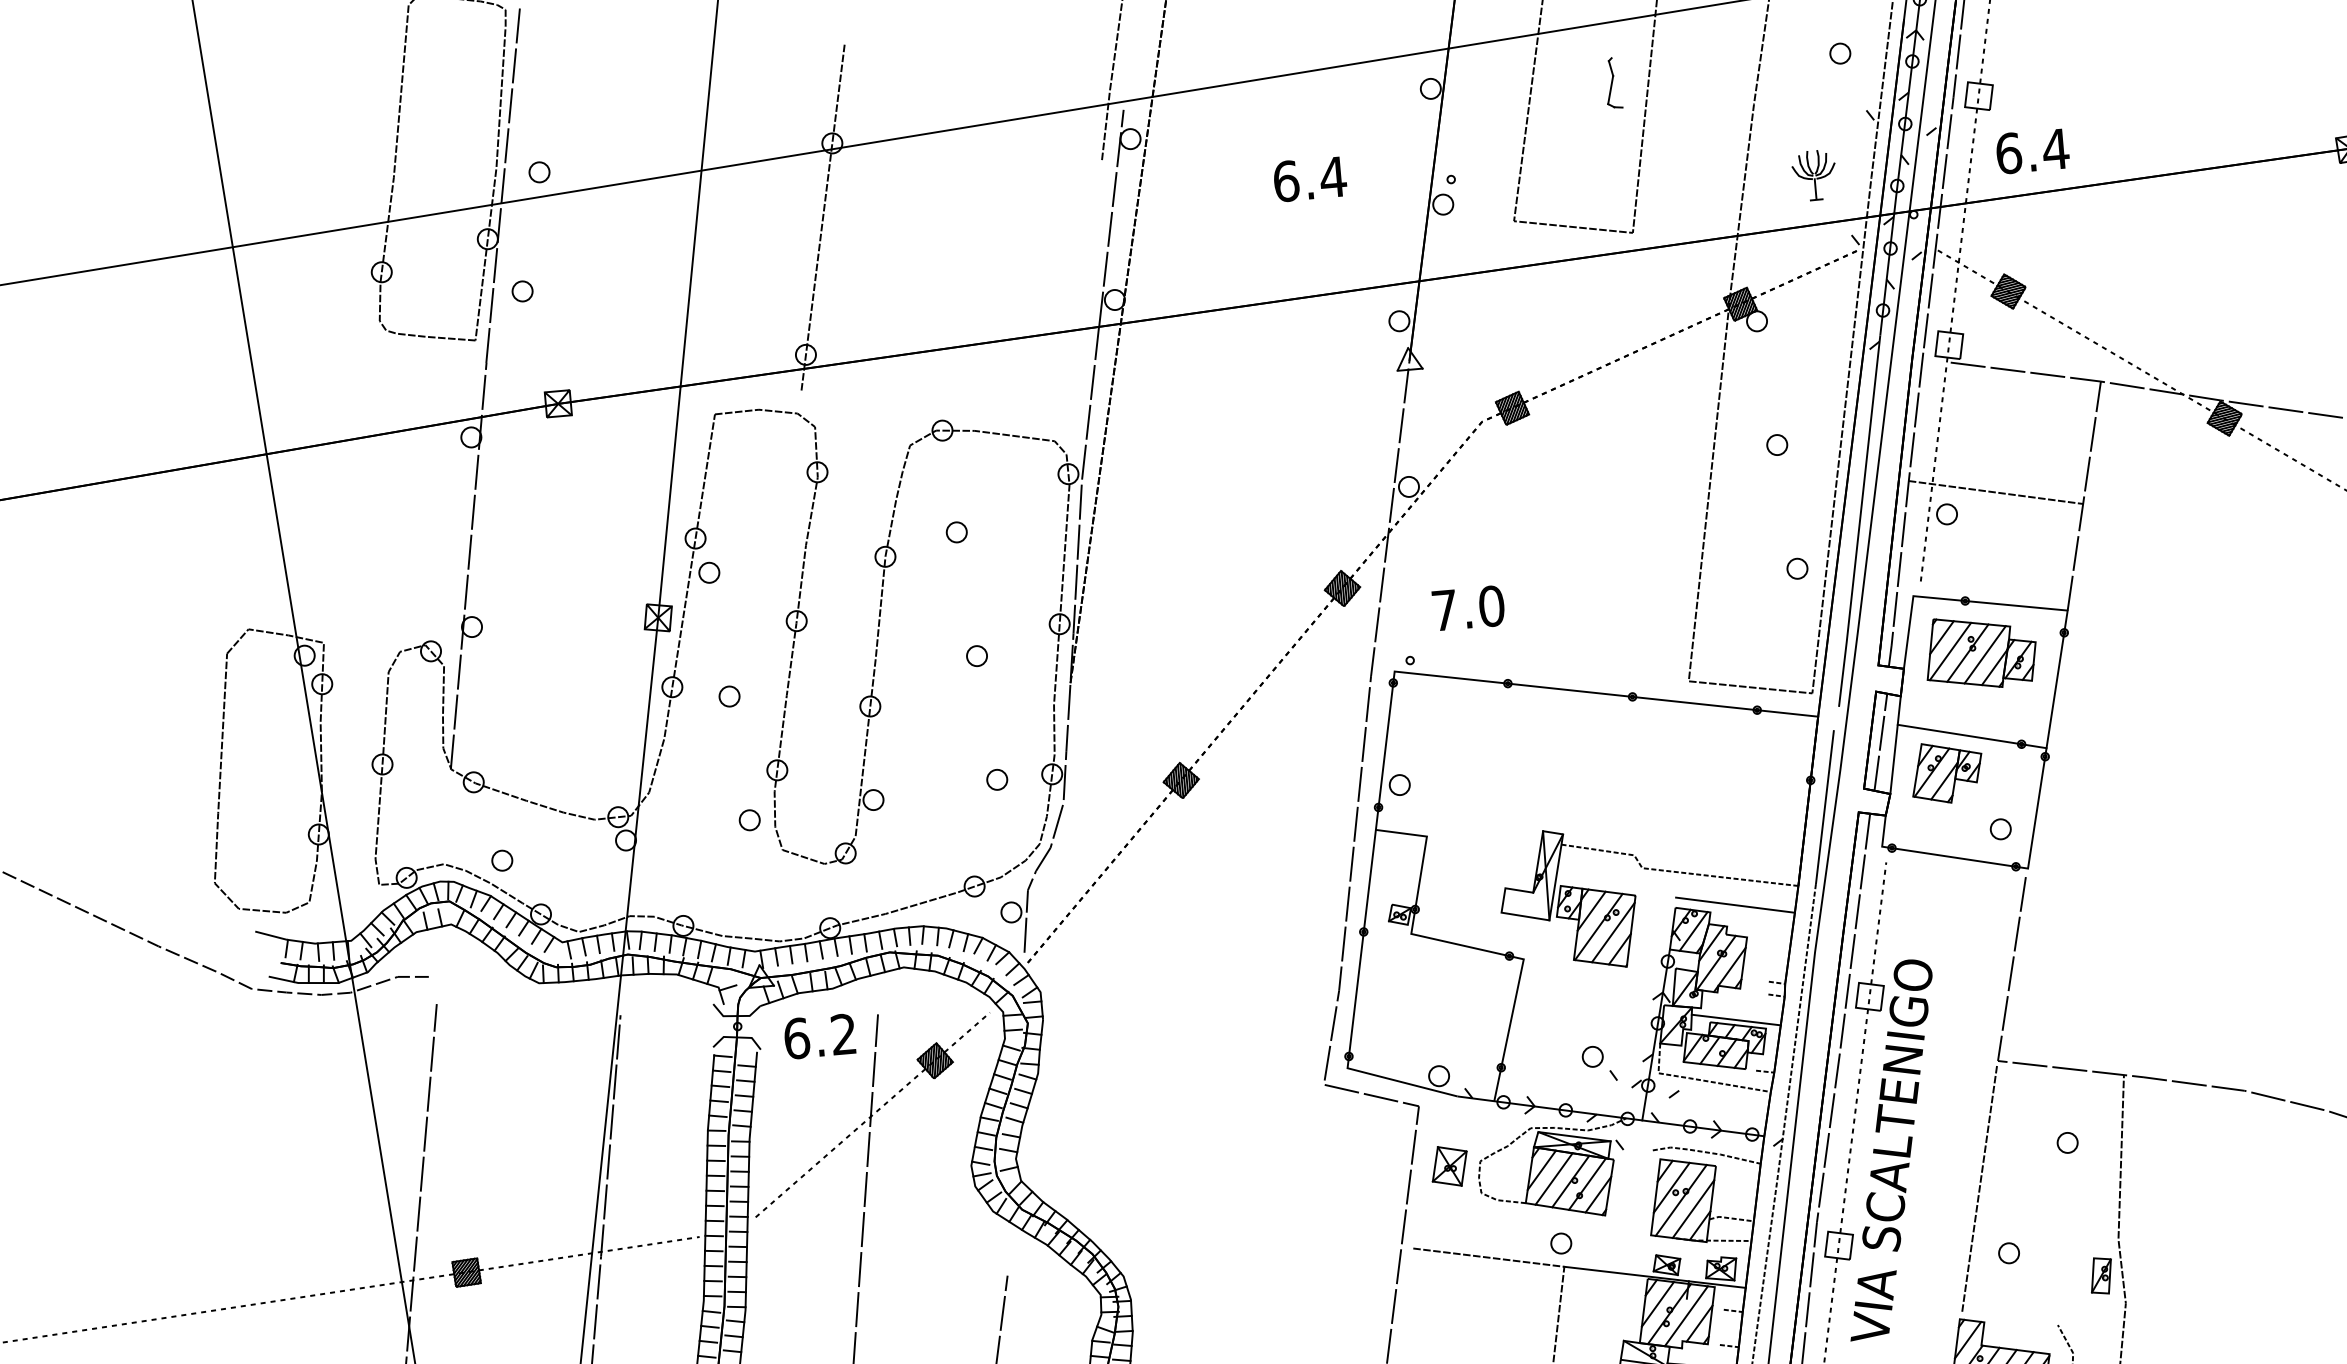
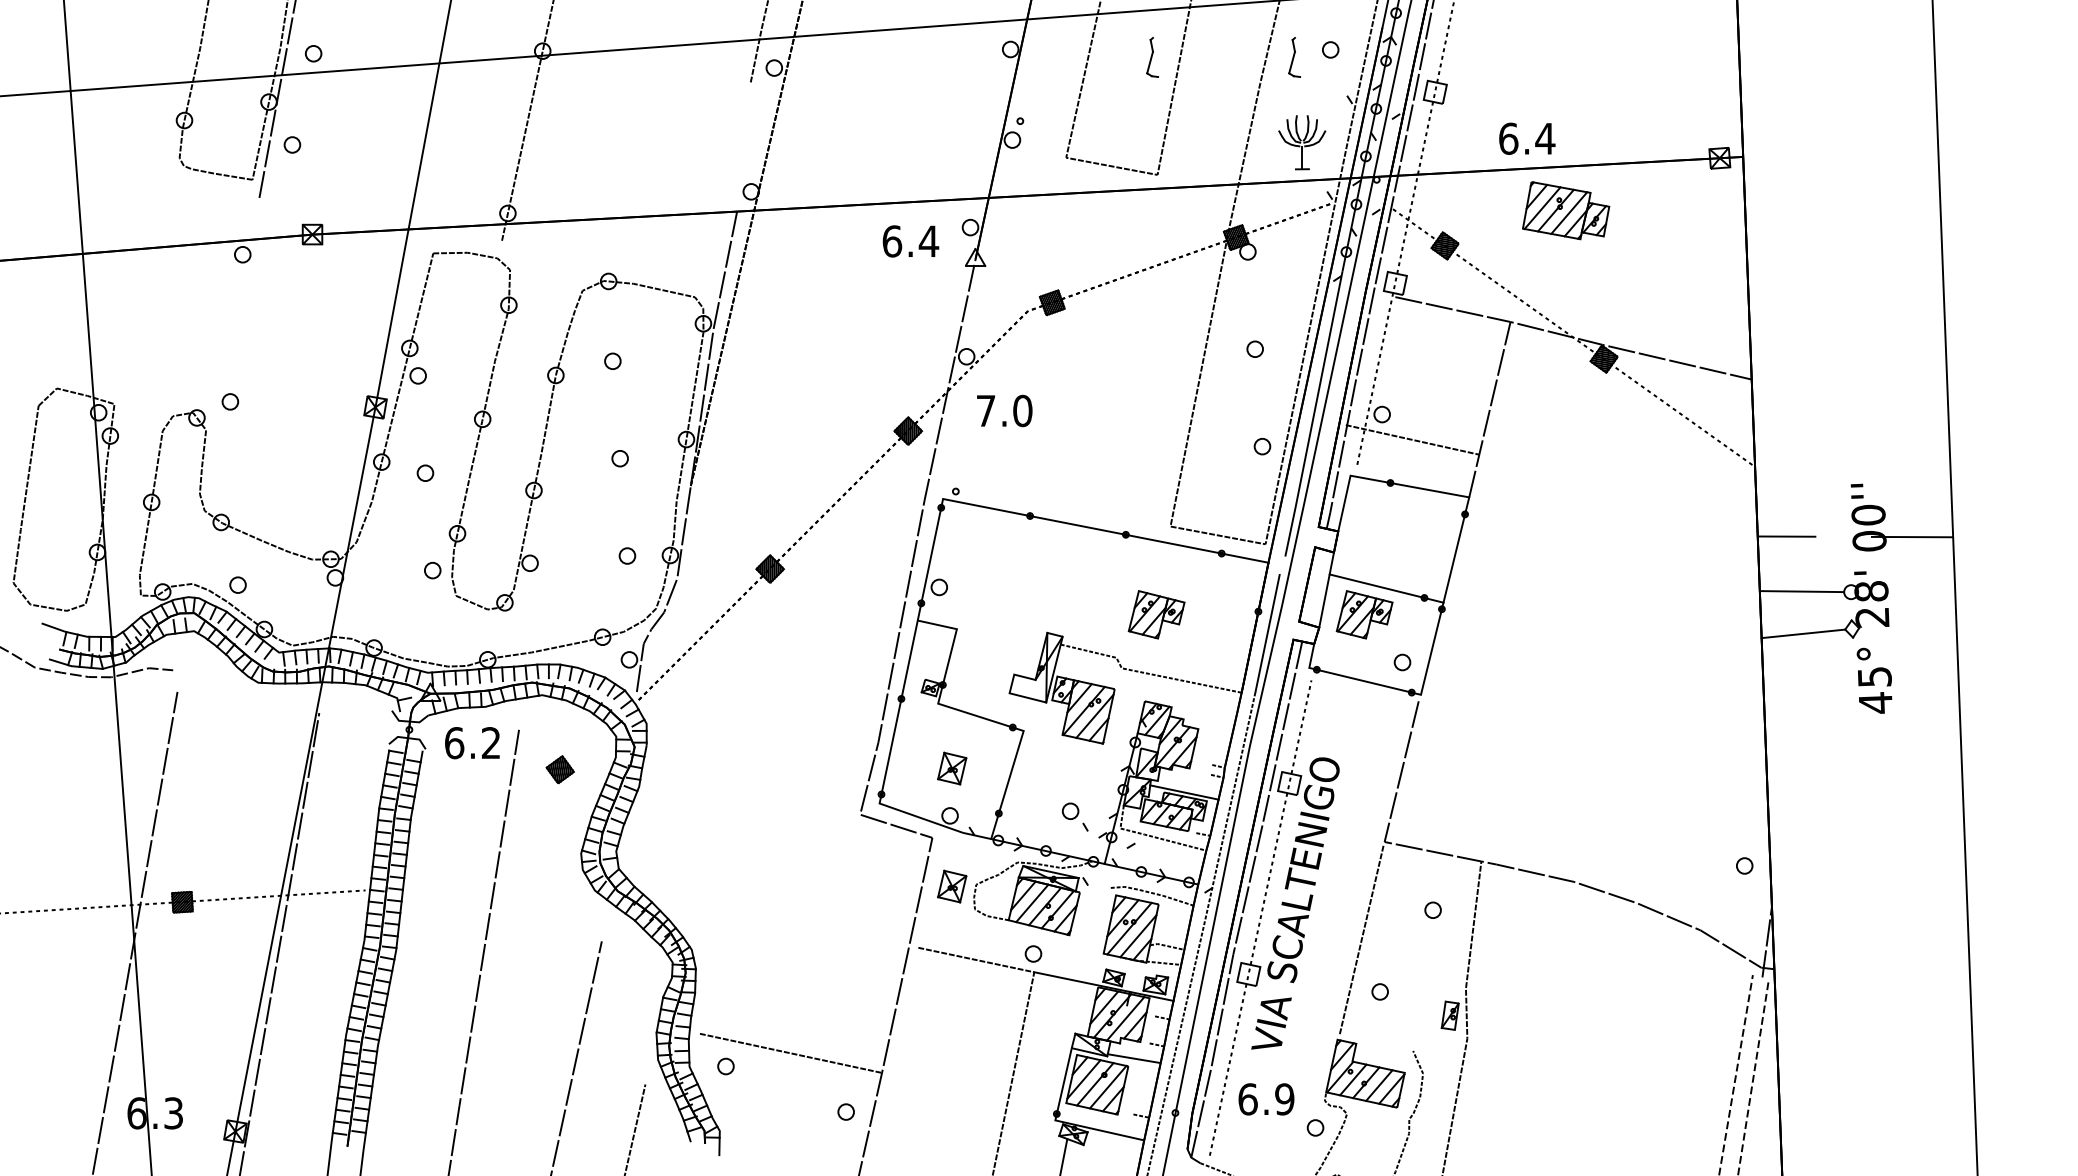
part: (1794, 67) -> (1294, 57), added
text: (2032, 150) -> (1527, 138), moved
part: (1814, 175) -> (1302, 142), size x1.4
text: (1309, 179) -> (910, 241), moved
line: (1110, 217) -> (753, 127), removed
line: (1995, 491) -> (1412, 439), moved
line: (467, 565) -> (231, 353), removed
text: (1468, 607) -> (1004, 410), moved
part: (1981, 651) -> (1566, 210), moved
line: (1880, 741) -> (1315, 586), removed
part: (1680, 795) -> (1156, 614), added
line: (1735, 905) -> (1191, 703), removed
part: (1436, 1015) -> (952, 768), added
line: (873, 1114) -> (508, 807), removed

